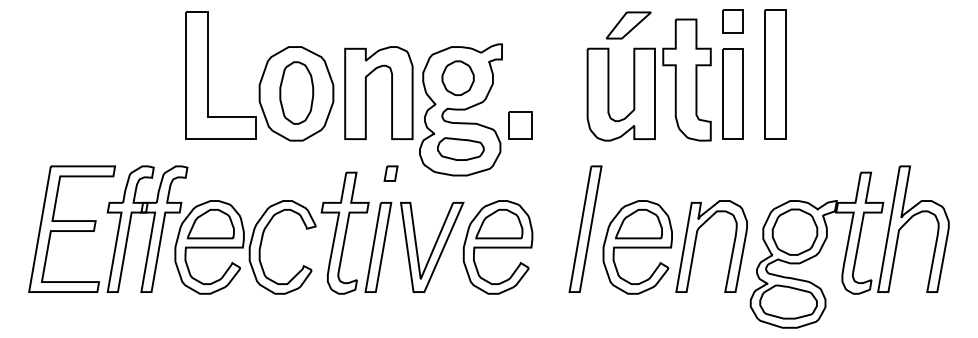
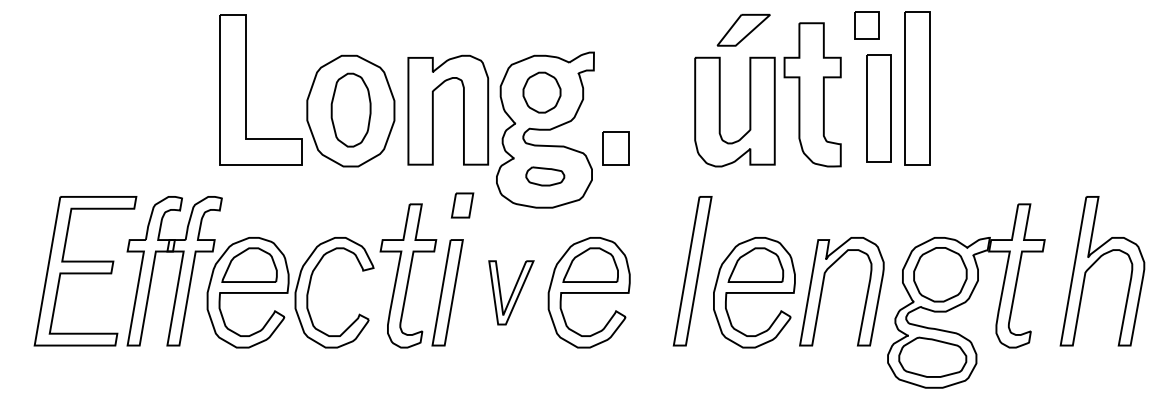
part: (732, 94) -> (878, 108), moved
part: (461, 149) -> (545, 176), size x0.7
part: (390, 173) -> (462, 205), size x1.4
part: (907, 222) -> (1095, 263), moved
part: (432, 247) -> (511, 292), size x0.6

